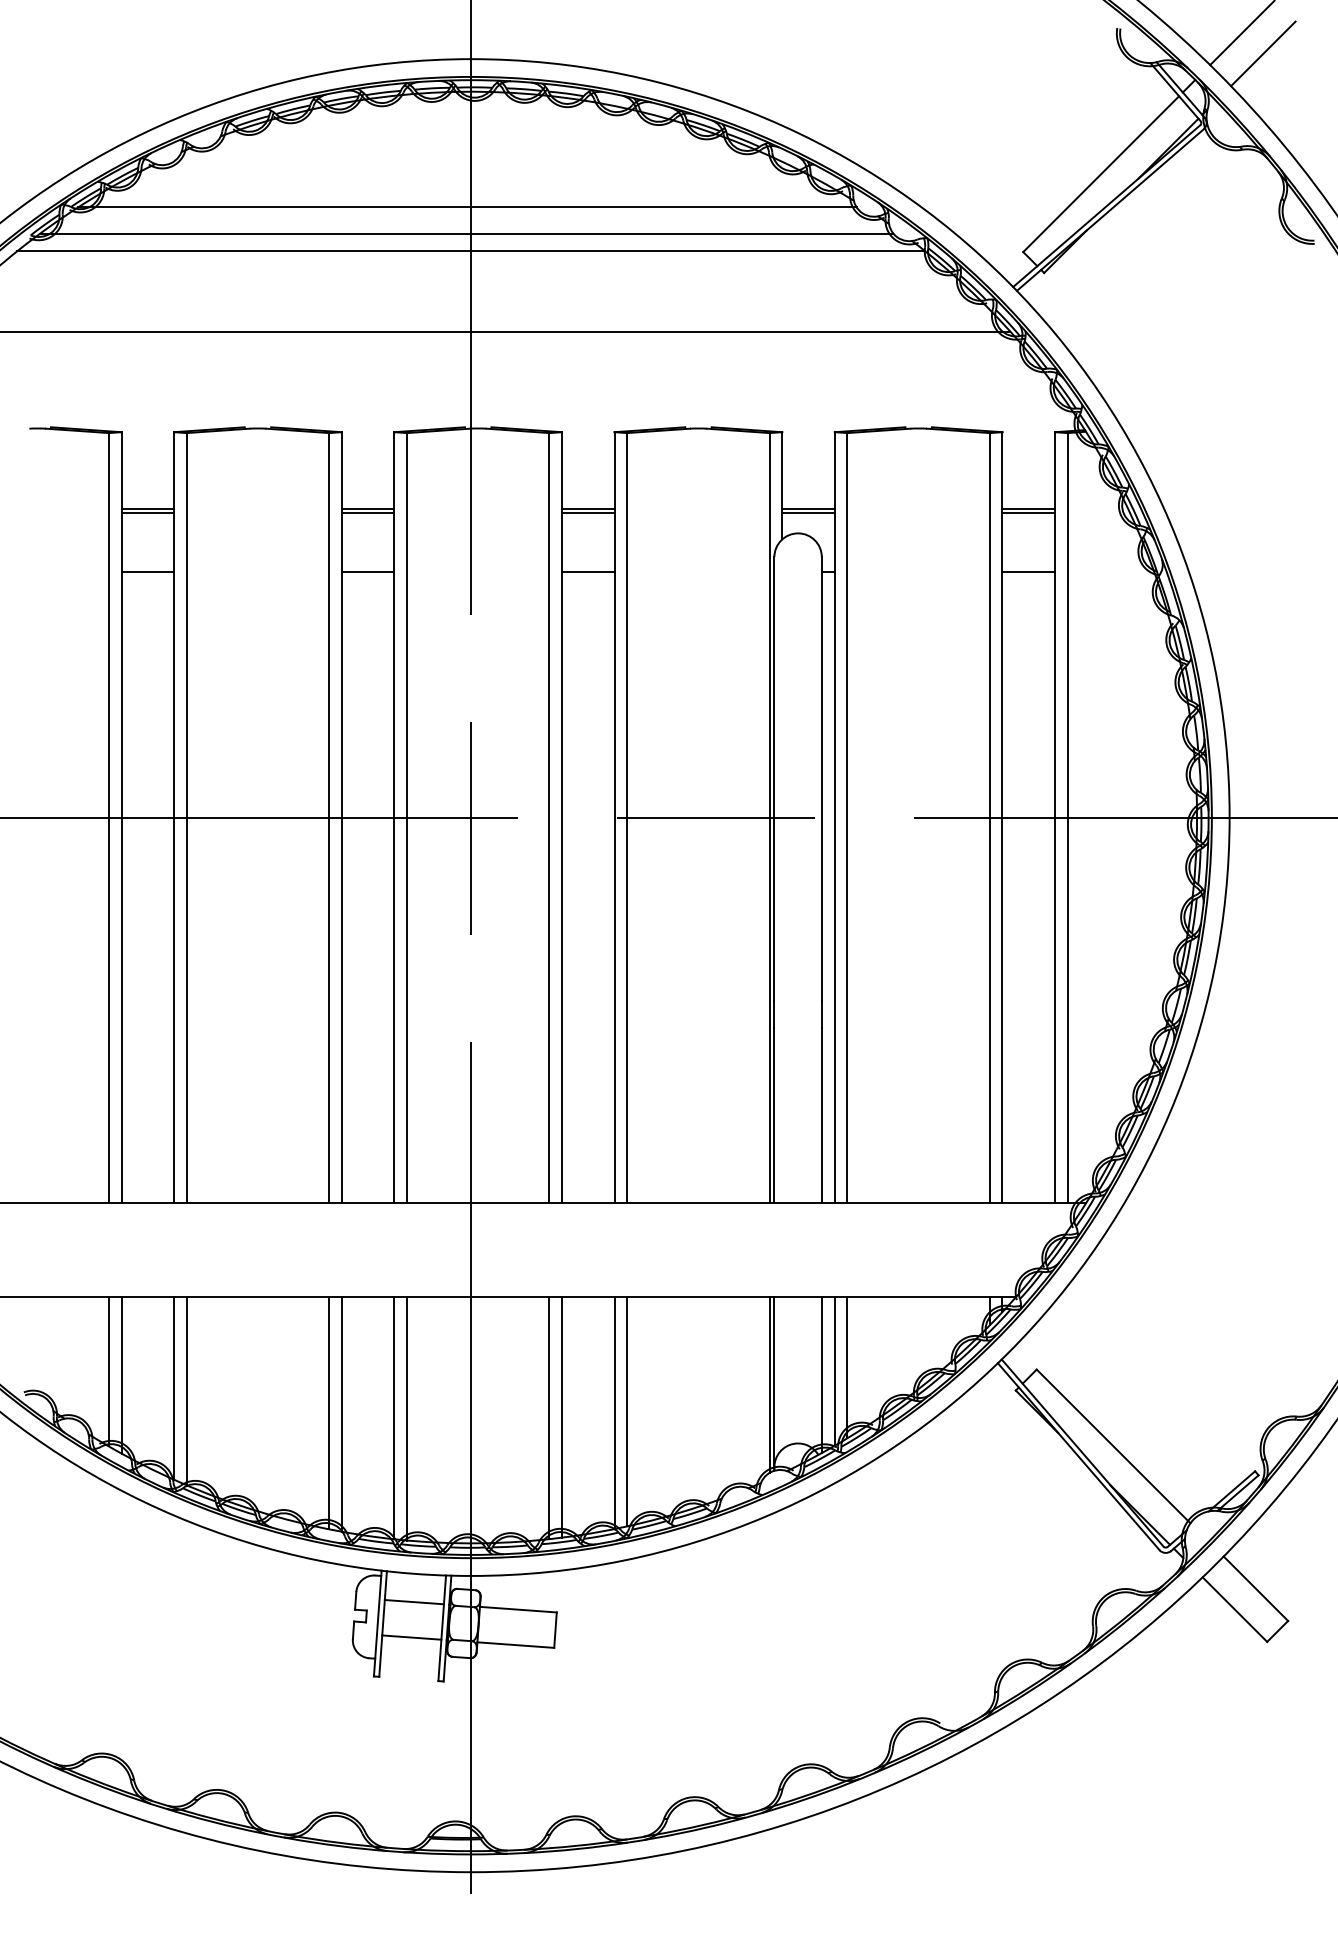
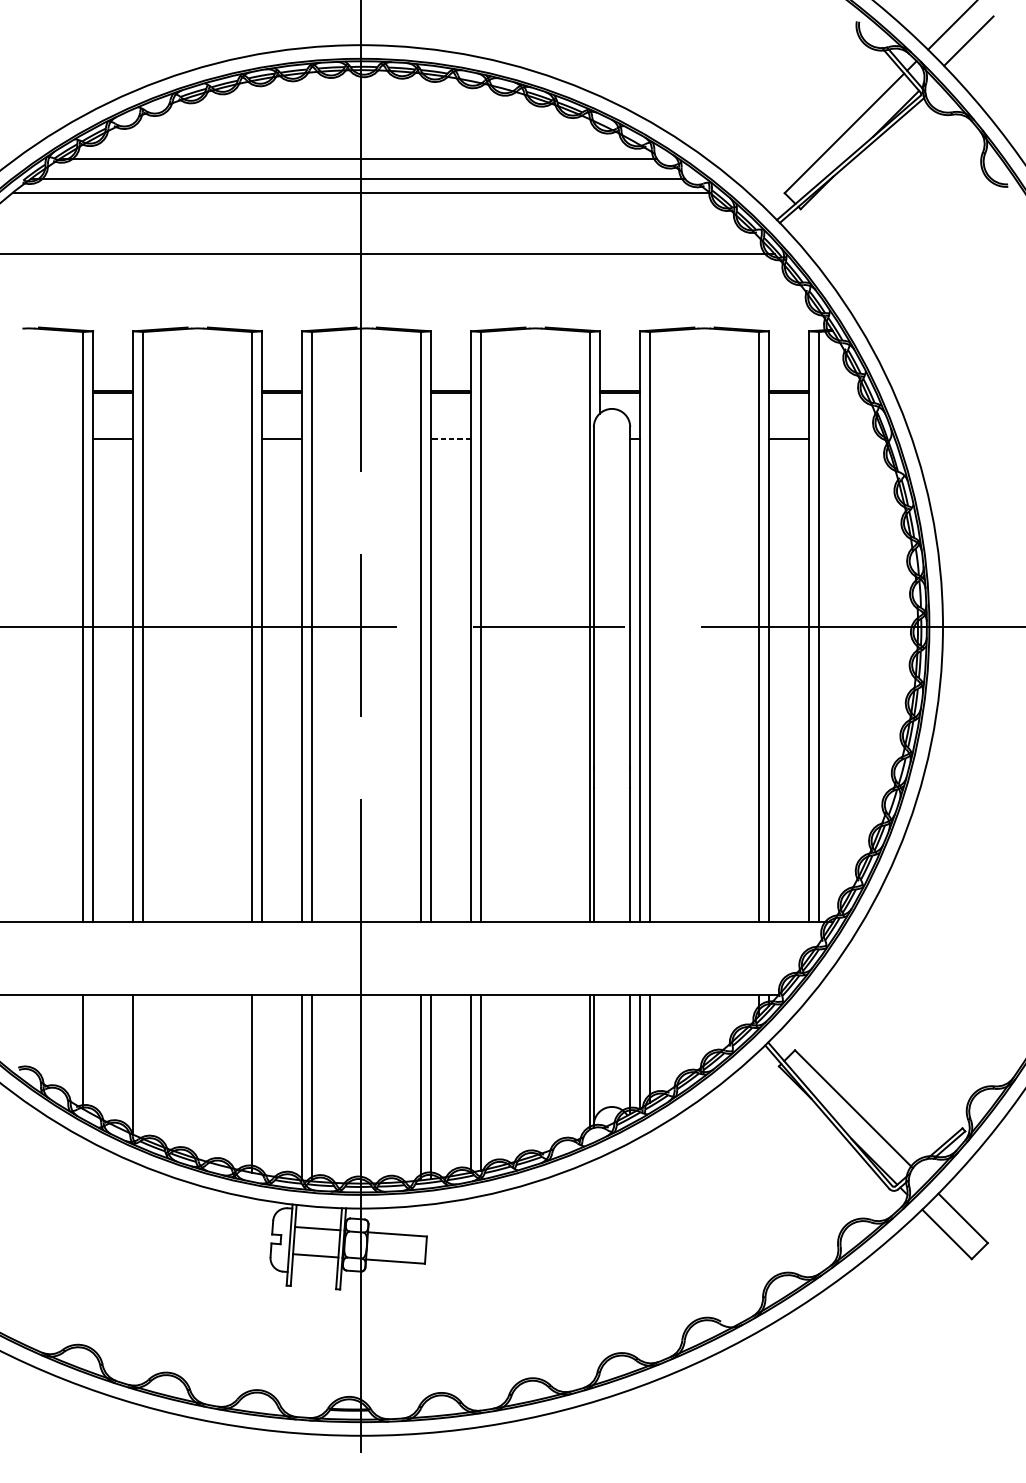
line: (587, 572) -> (450, 438), solid -> dashed
line: (121, 1375) -> (93, 1054), removed
line: (186, 1391) -> (142, 1067), removed
line: (341, 1414) -> (261, 1084), removed

